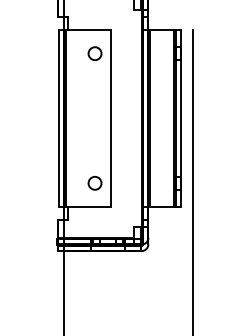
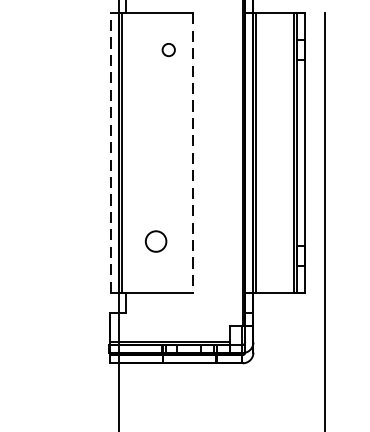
circle: (94, 53) -> (167, 49), size x0.6
line: (58, 118) -> (110, 152), solid -> dashed
line: (110, 119) -> (193, 154), solid -> dashed
circle: (94, 183) -> (155, 241), moved

